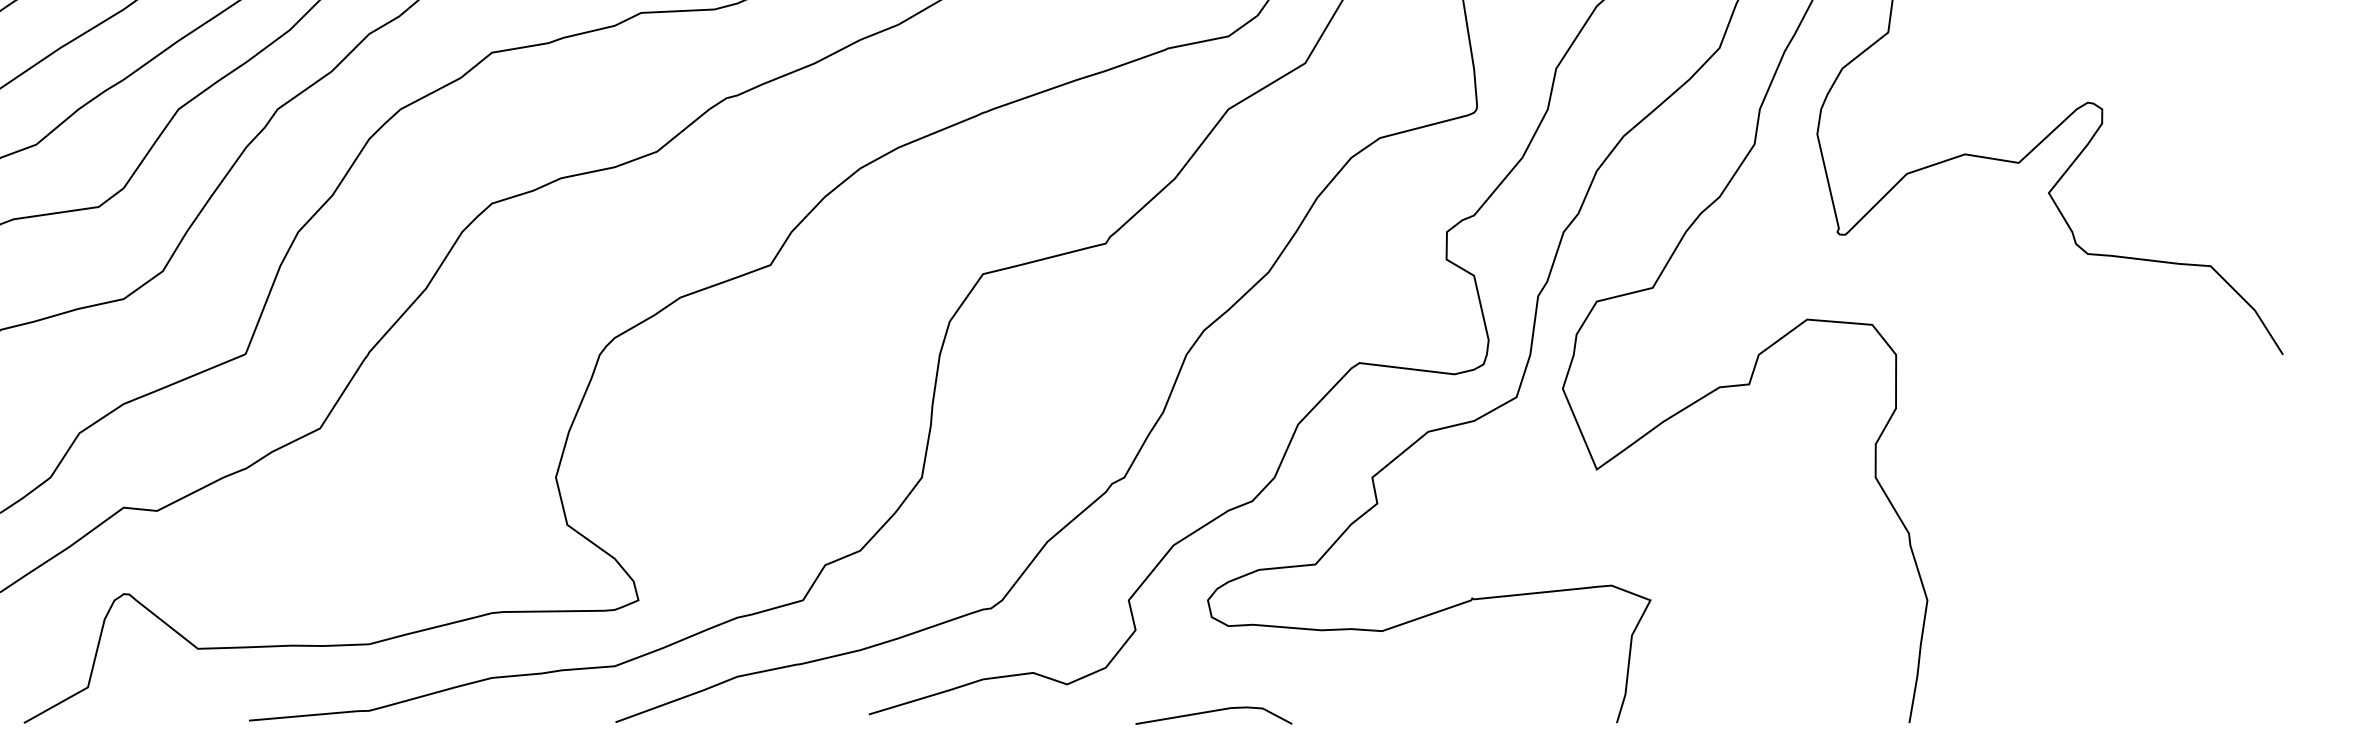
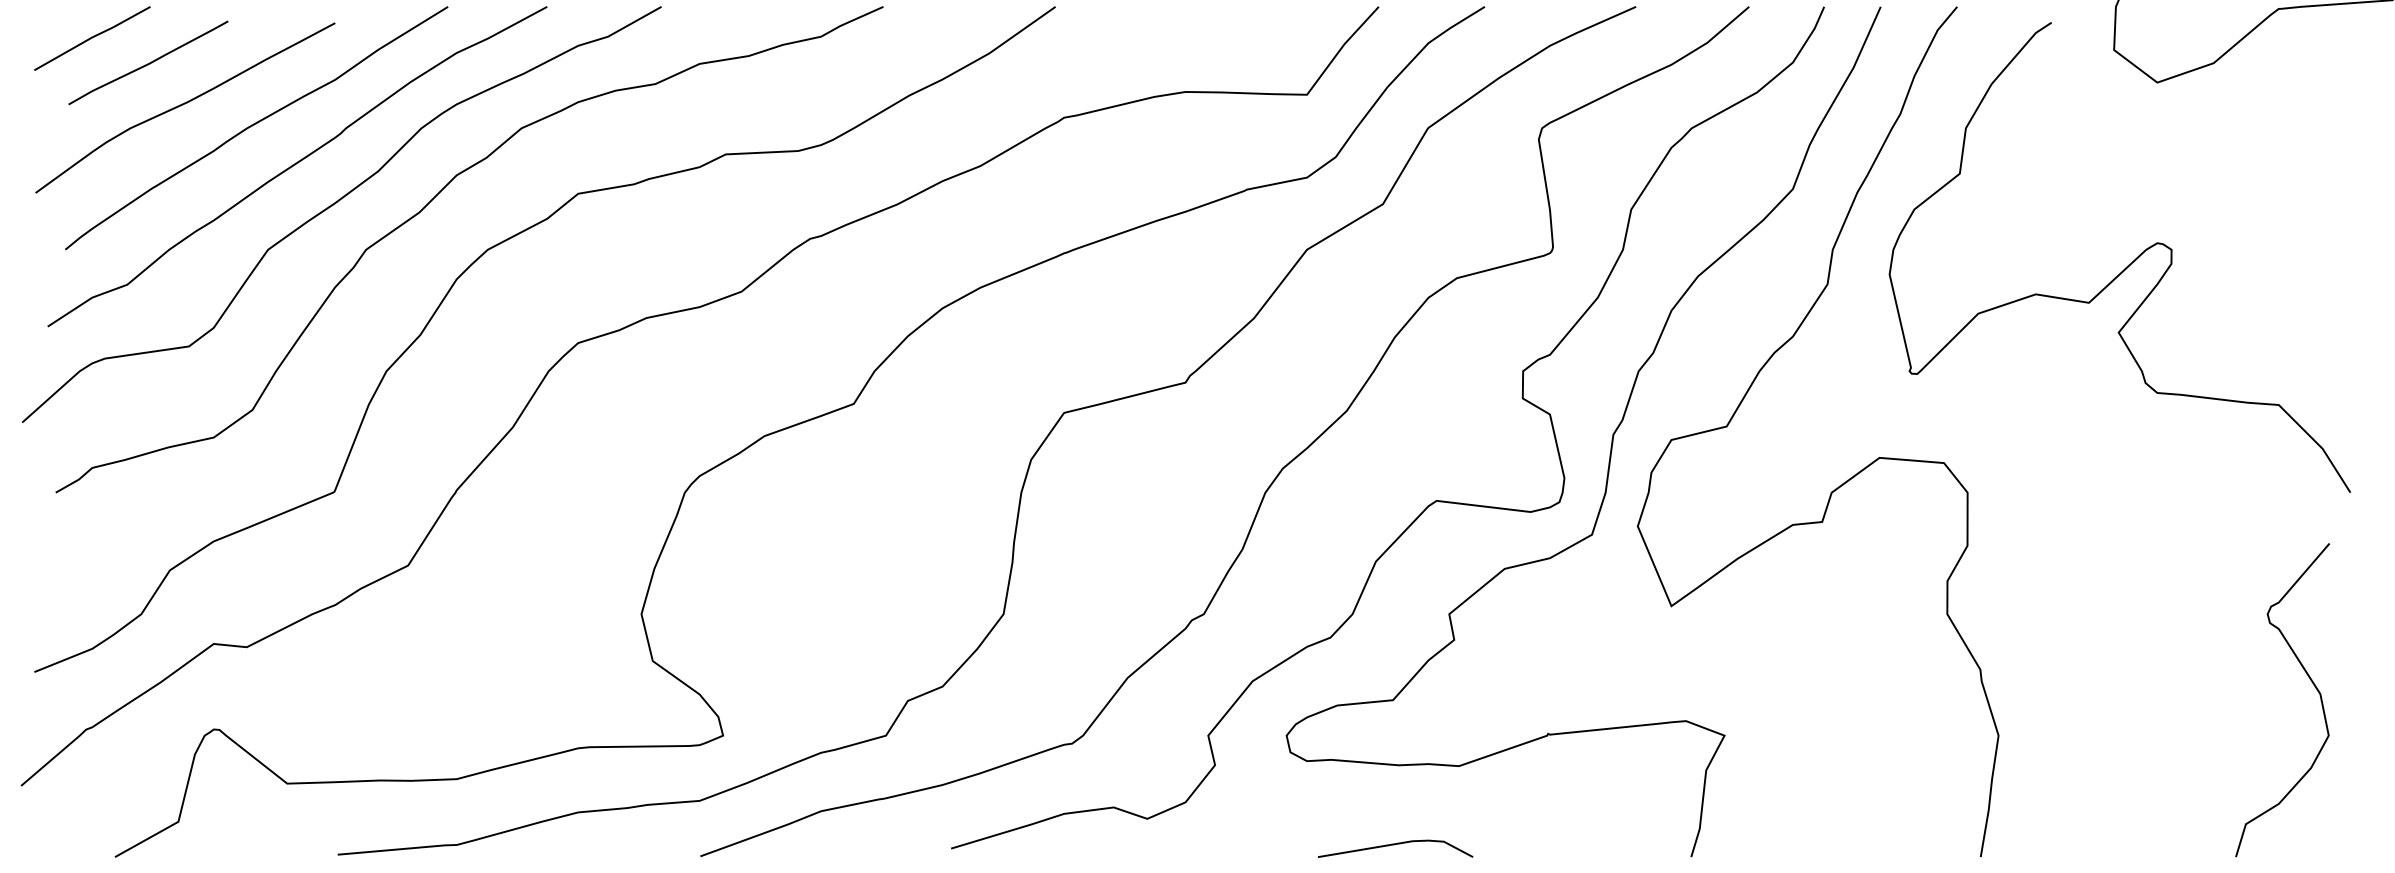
curve: (2243, 546) -> (2311, 682), added
line: (1212, 712) -> (1394, 845), moved

